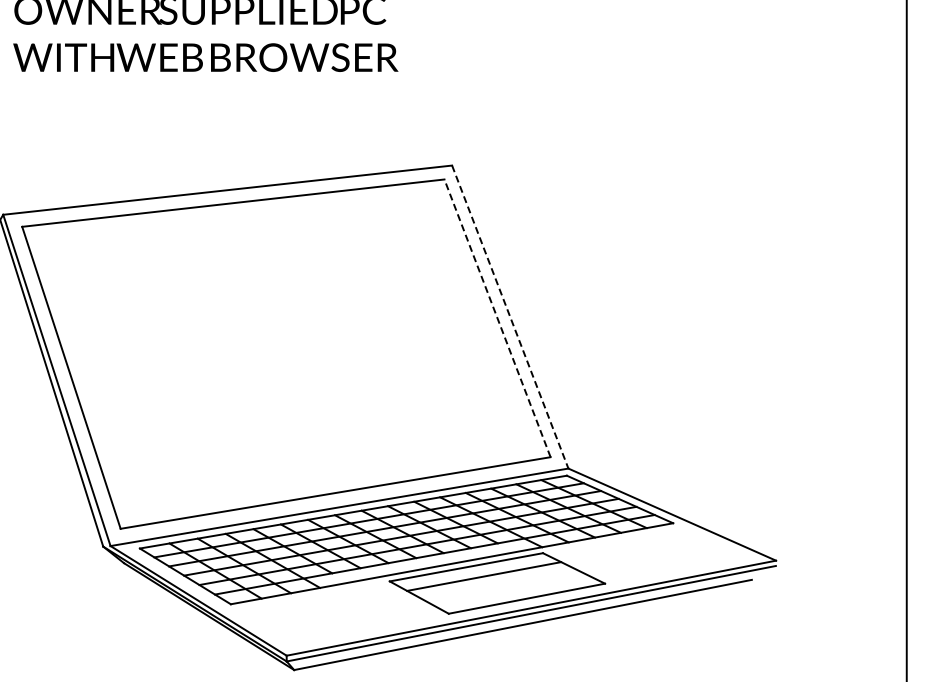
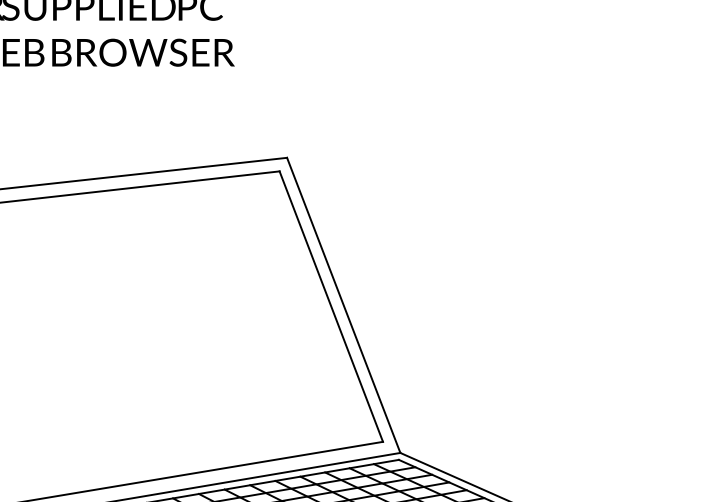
line: (510, 317) -> (343, 305), dashed -> solid
line: (497, 318) -> (331, 306), dashed -> solid

